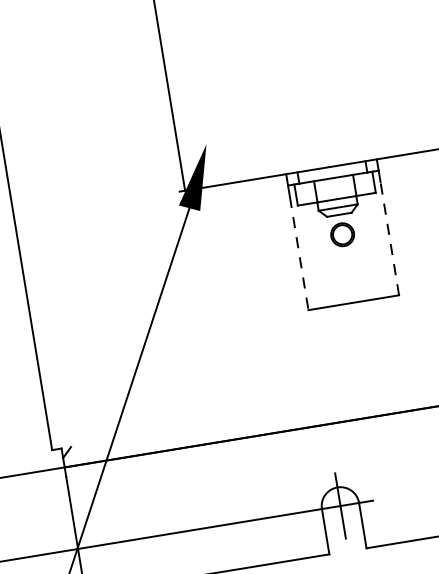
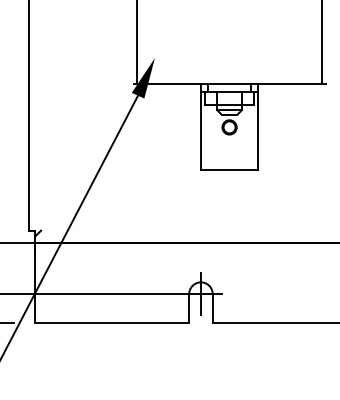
line: (390, 238) -> (258, 134), dashed -> solid
line: (298, 253) -> (200, 134), dashed -> solid

